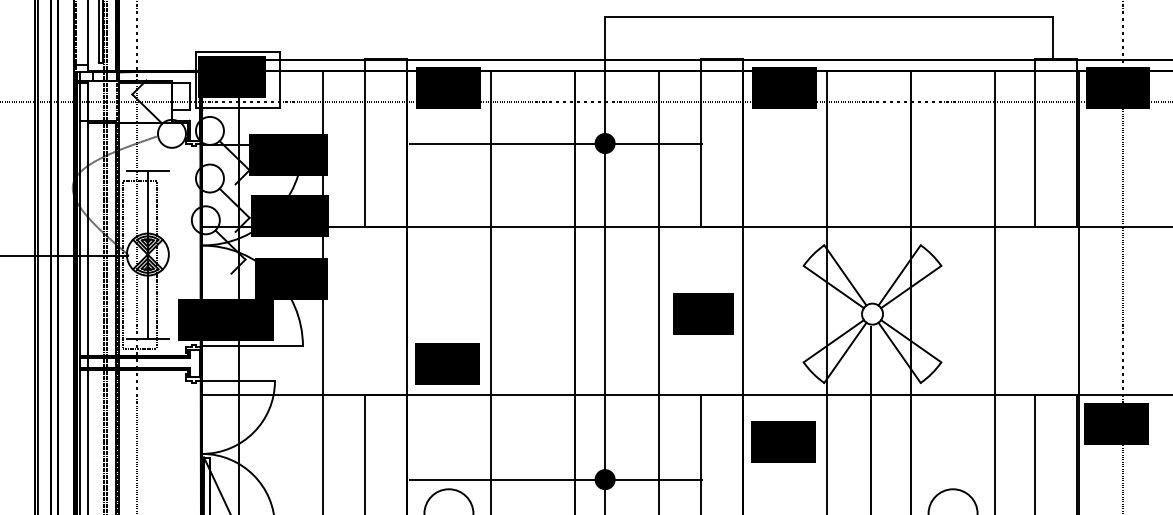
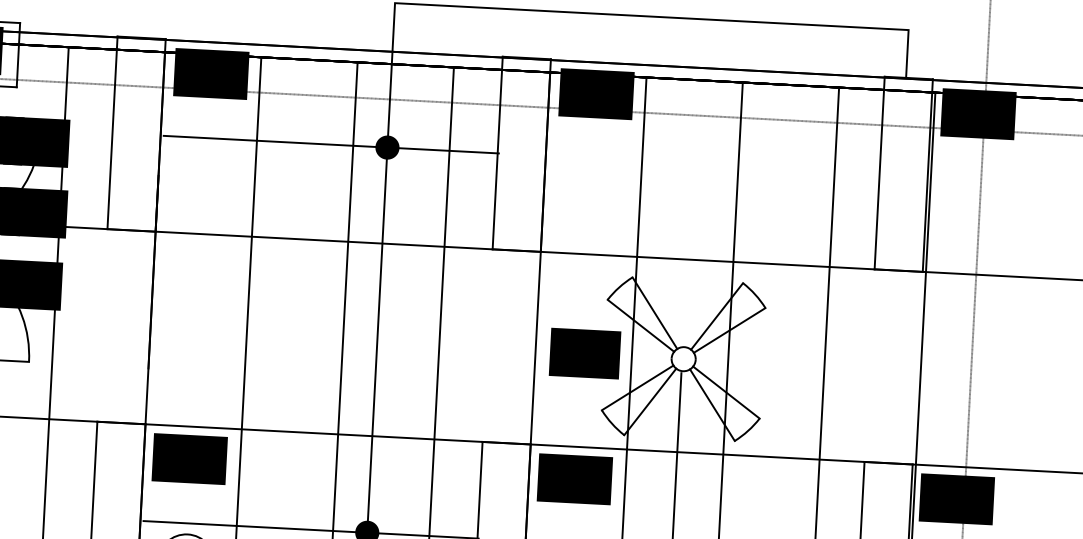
text: (703, 313) -> (585, 353), moved
text: (447, 363) -> (190, 458), moved
text: (783, 441) -> (575, 479), moved

